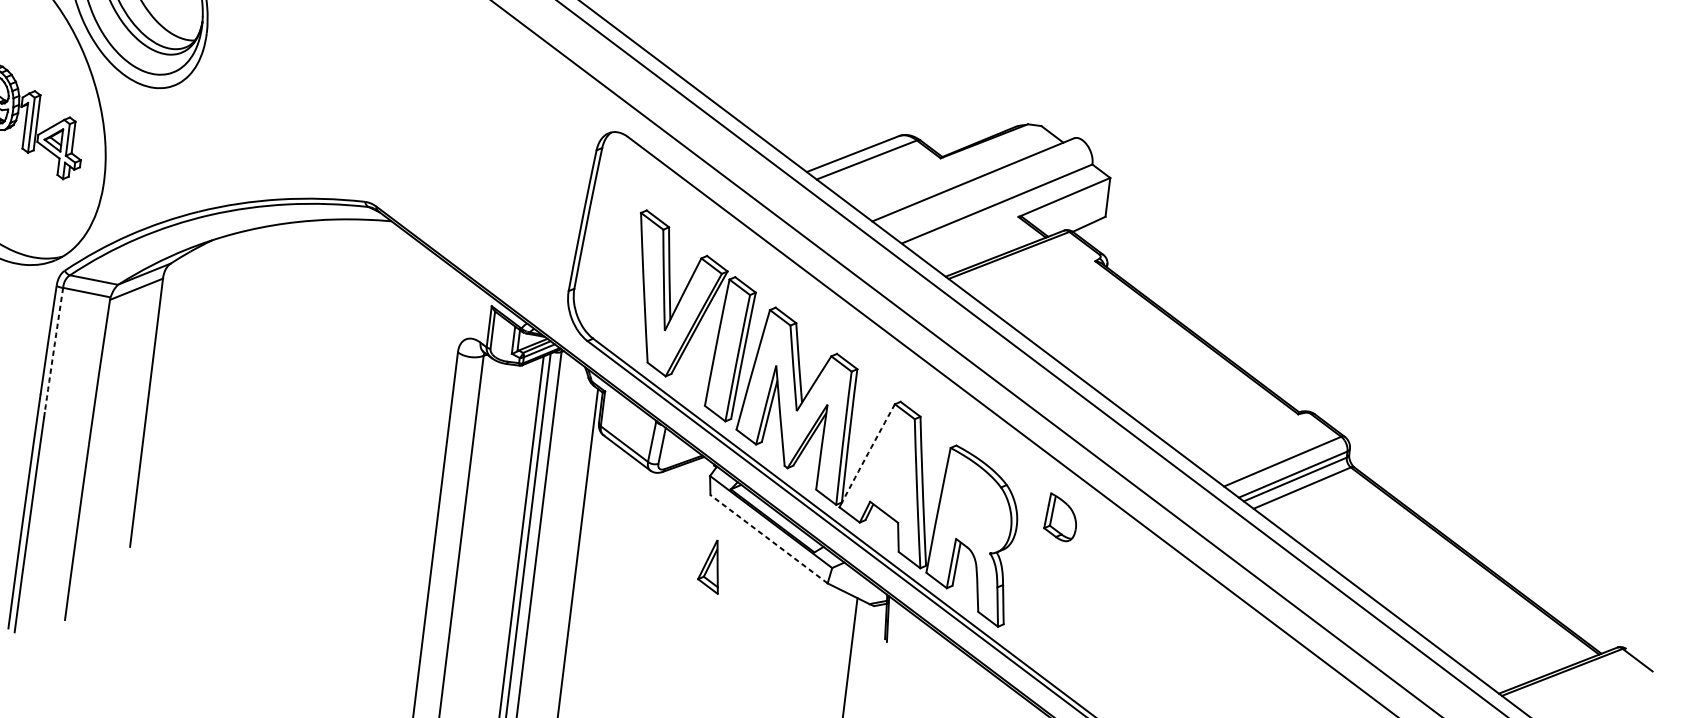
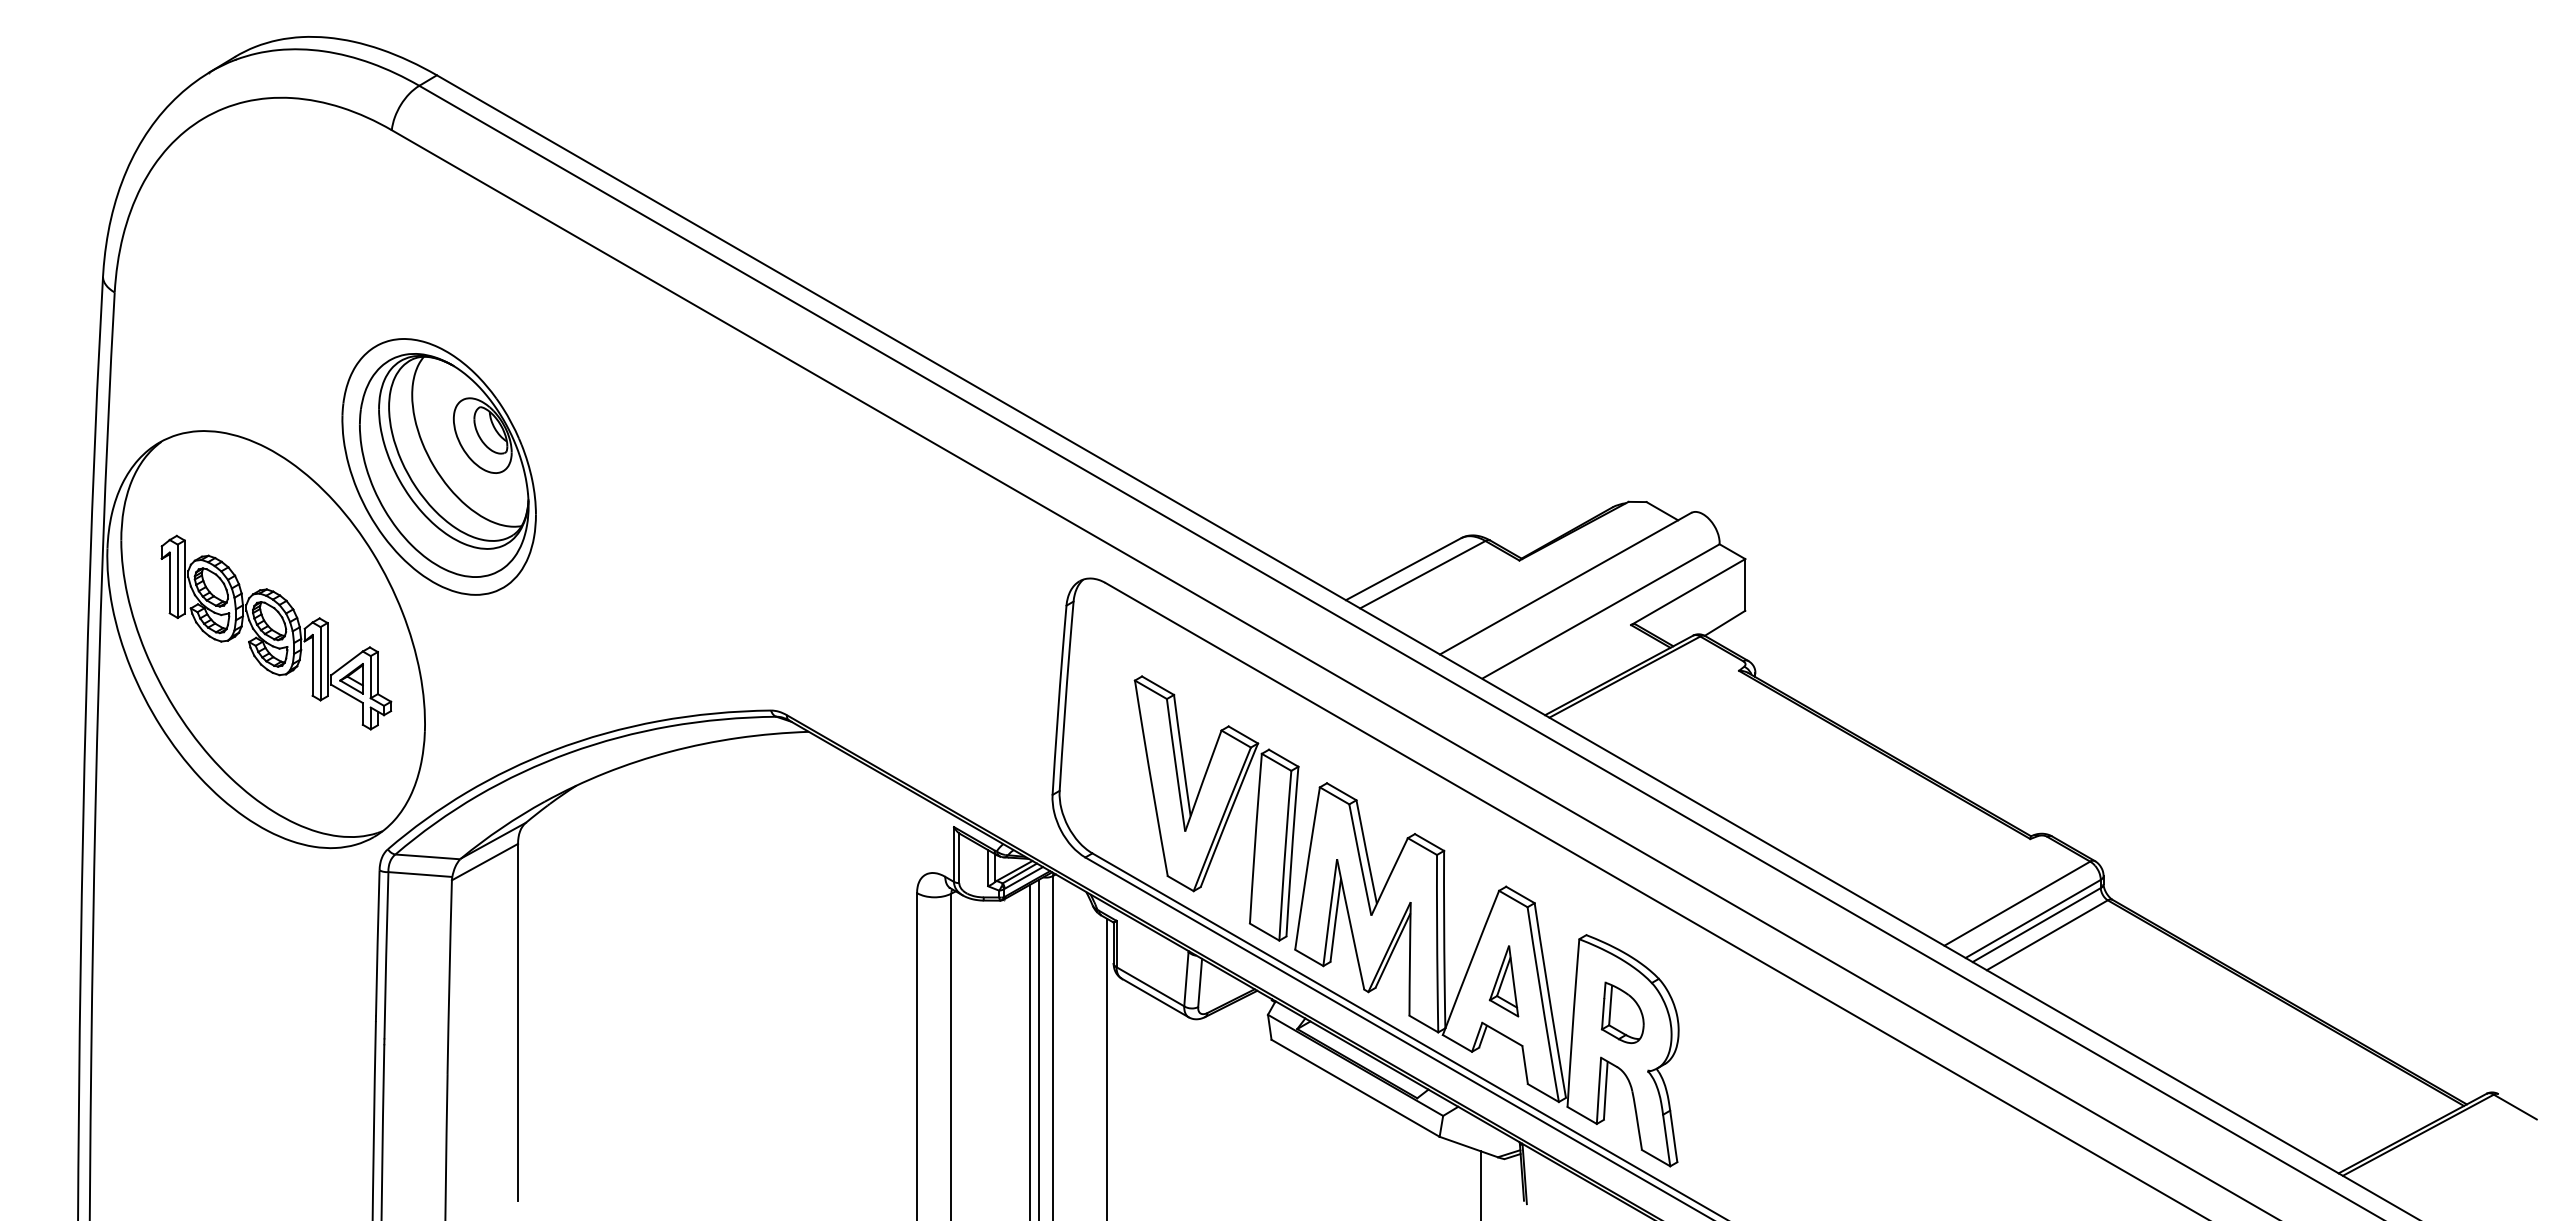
arc: (54, 350) -> (386, 955), dashed -> solid
arc: (867, 453) -> (1471, 959), dashed -> solid
part: (1061, 517) -> (1622, 1012), moved
line: (768, 539) -> (1355, 1088), dashed -> solid
part: (710, 566) -> (1503, 981), moved

